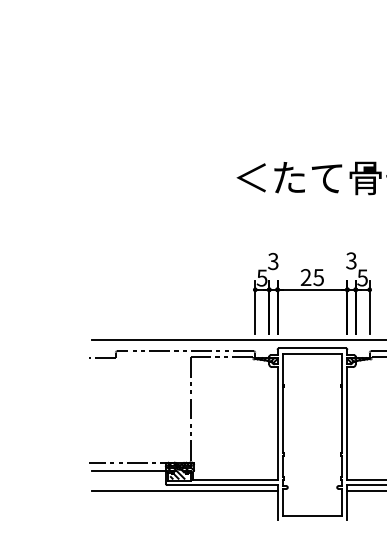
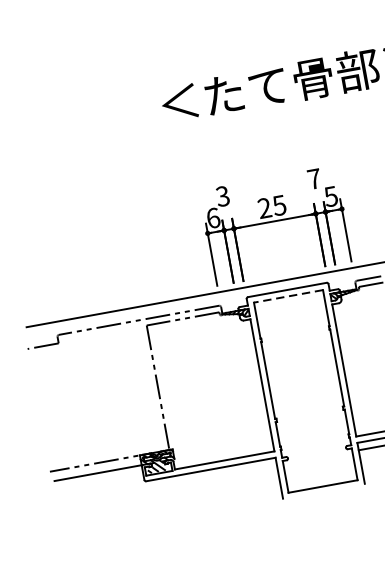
text: (351, 260) -> (314, 178), 3 -> 7
text: (261, 277) -> (212, 217), 5 -> 6
line: (311, 353) -> (287, 296), solid -> dashed
line: (184, 491) -> (167, 485), removed

